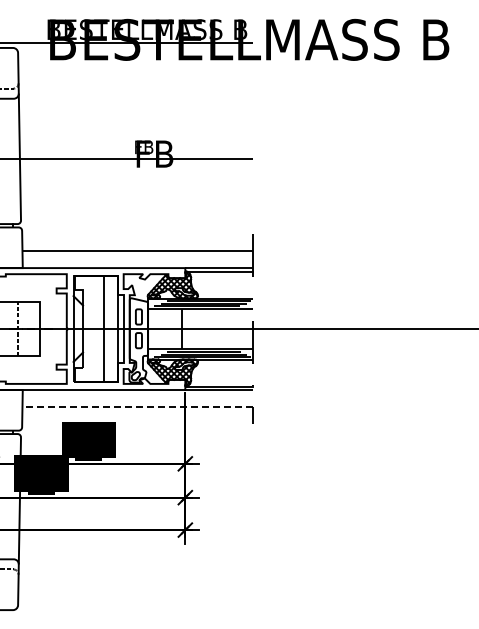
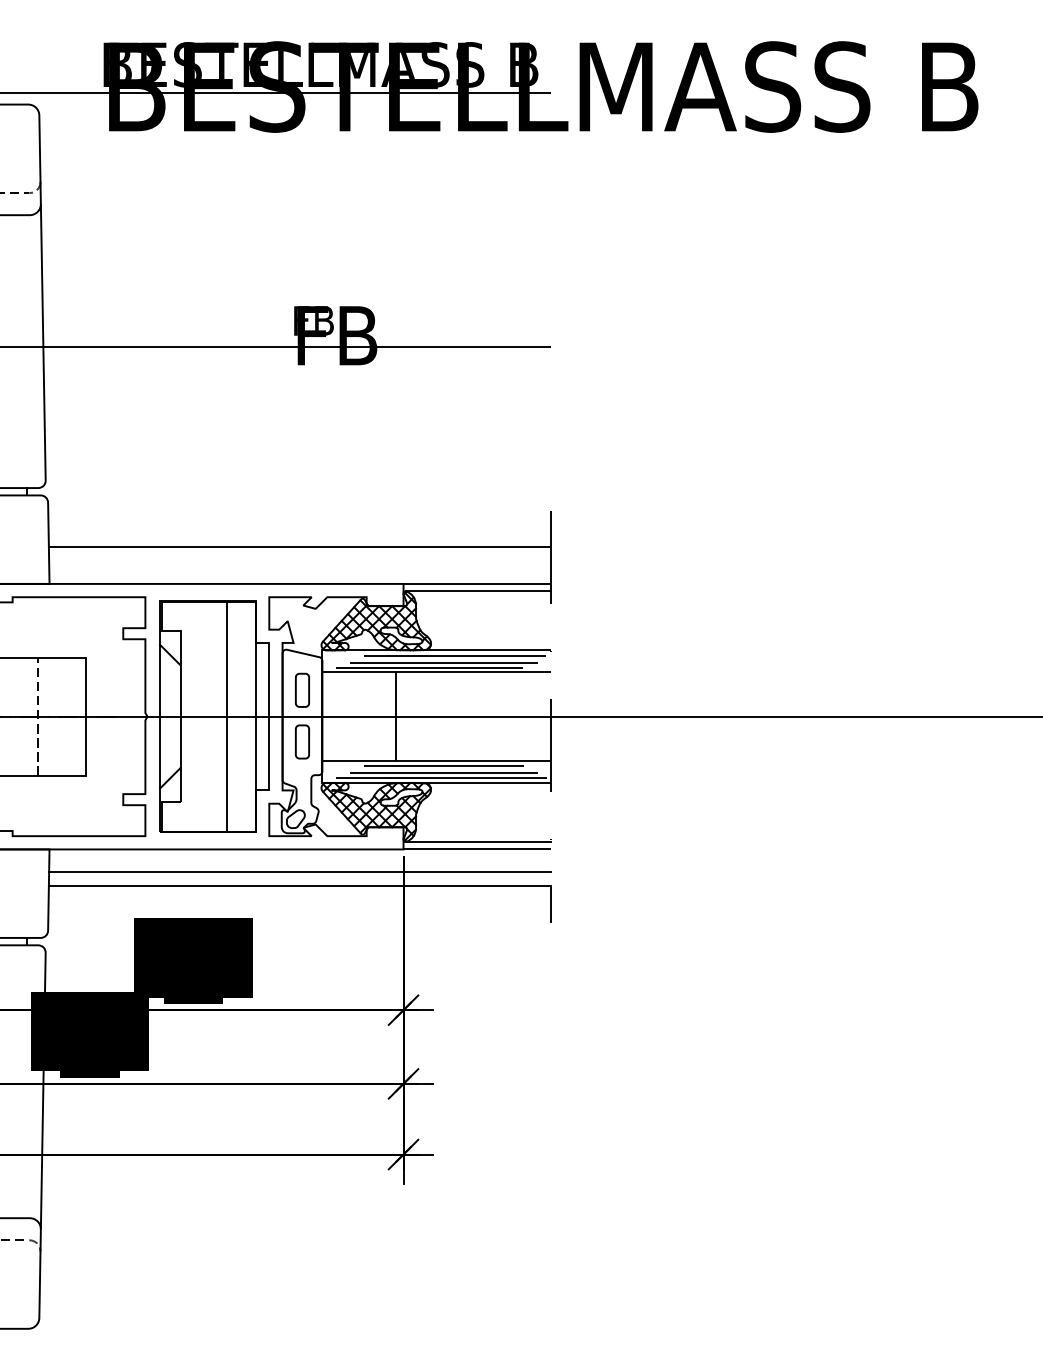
line: (137, 400) -> (299, 872), added
line: (137, 406) -> (299, 885), dashed -> solid

